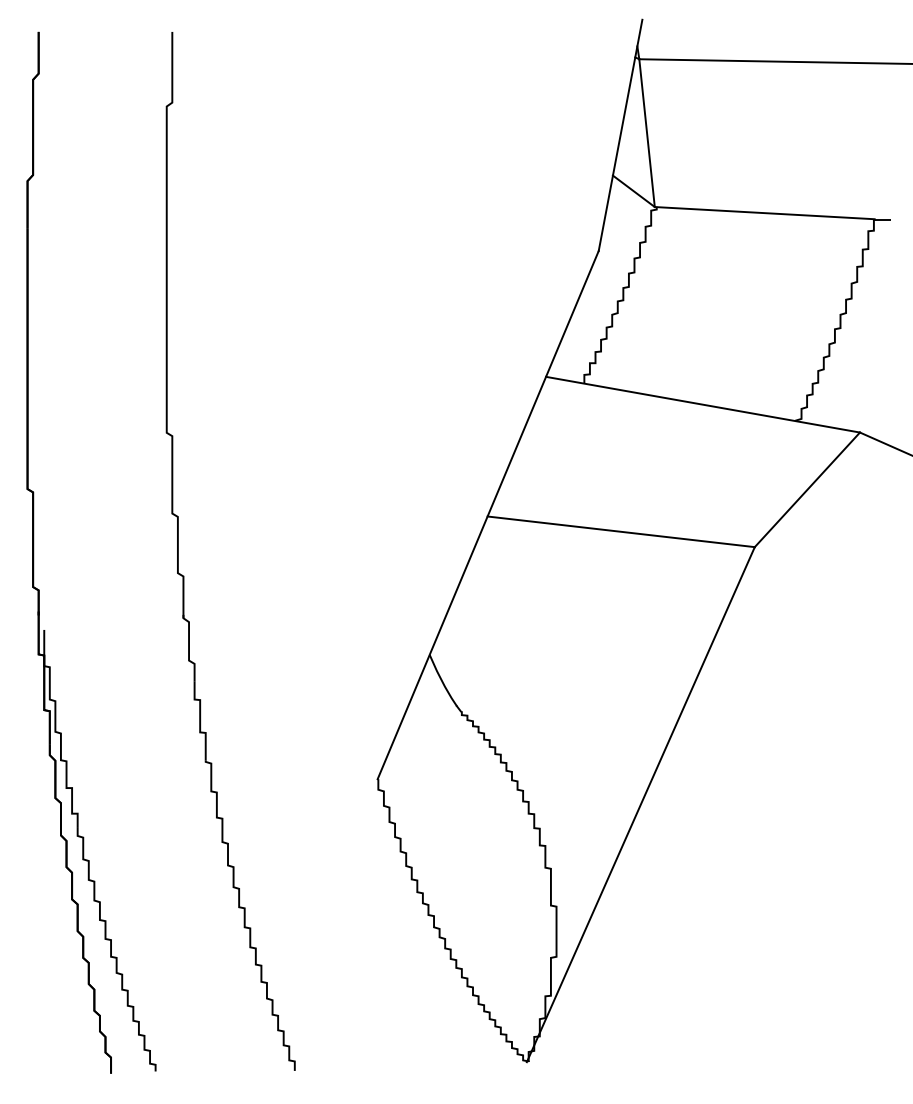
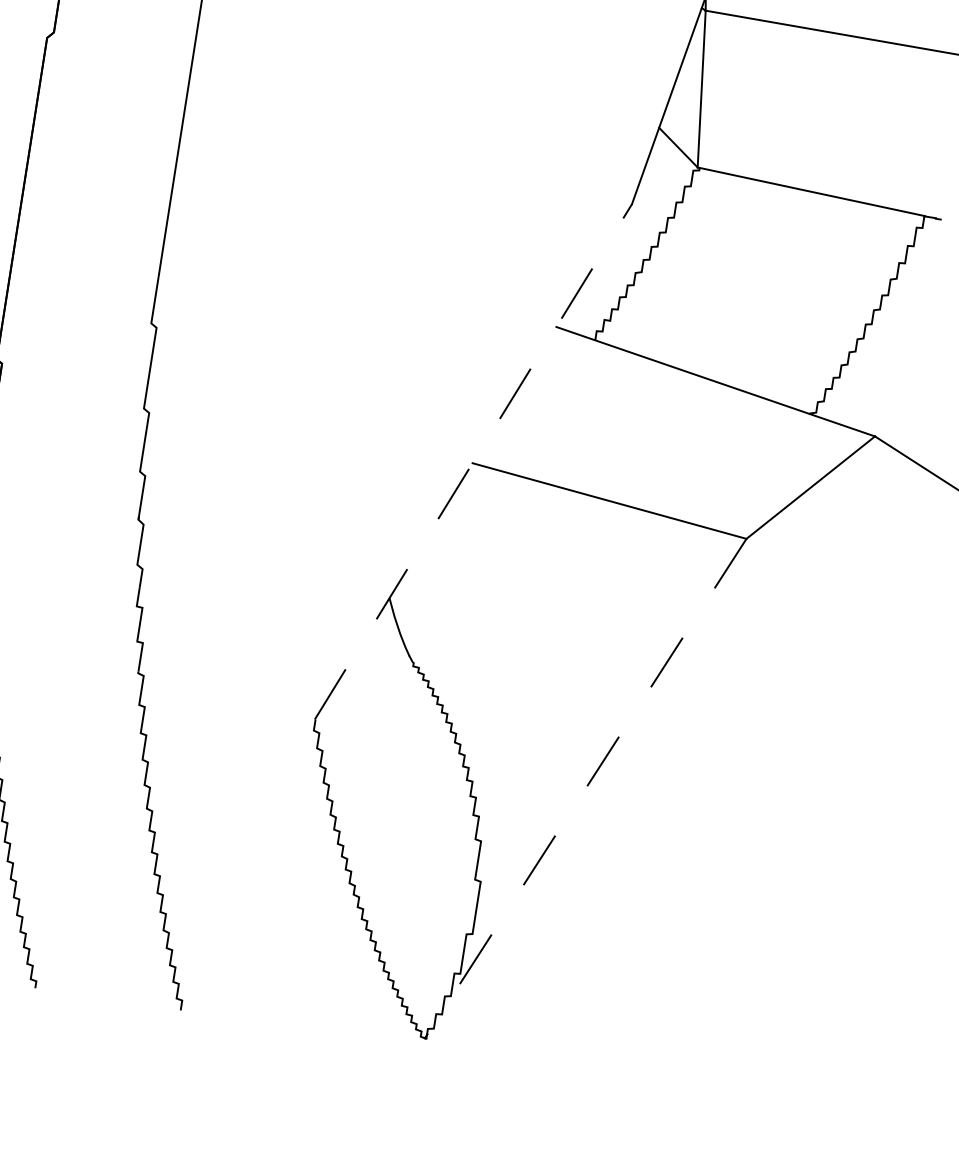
line: (488, 514) -> (473, 461), solid -> dashed
line: (640, 804) -> (585, 788), solid -> dashed

